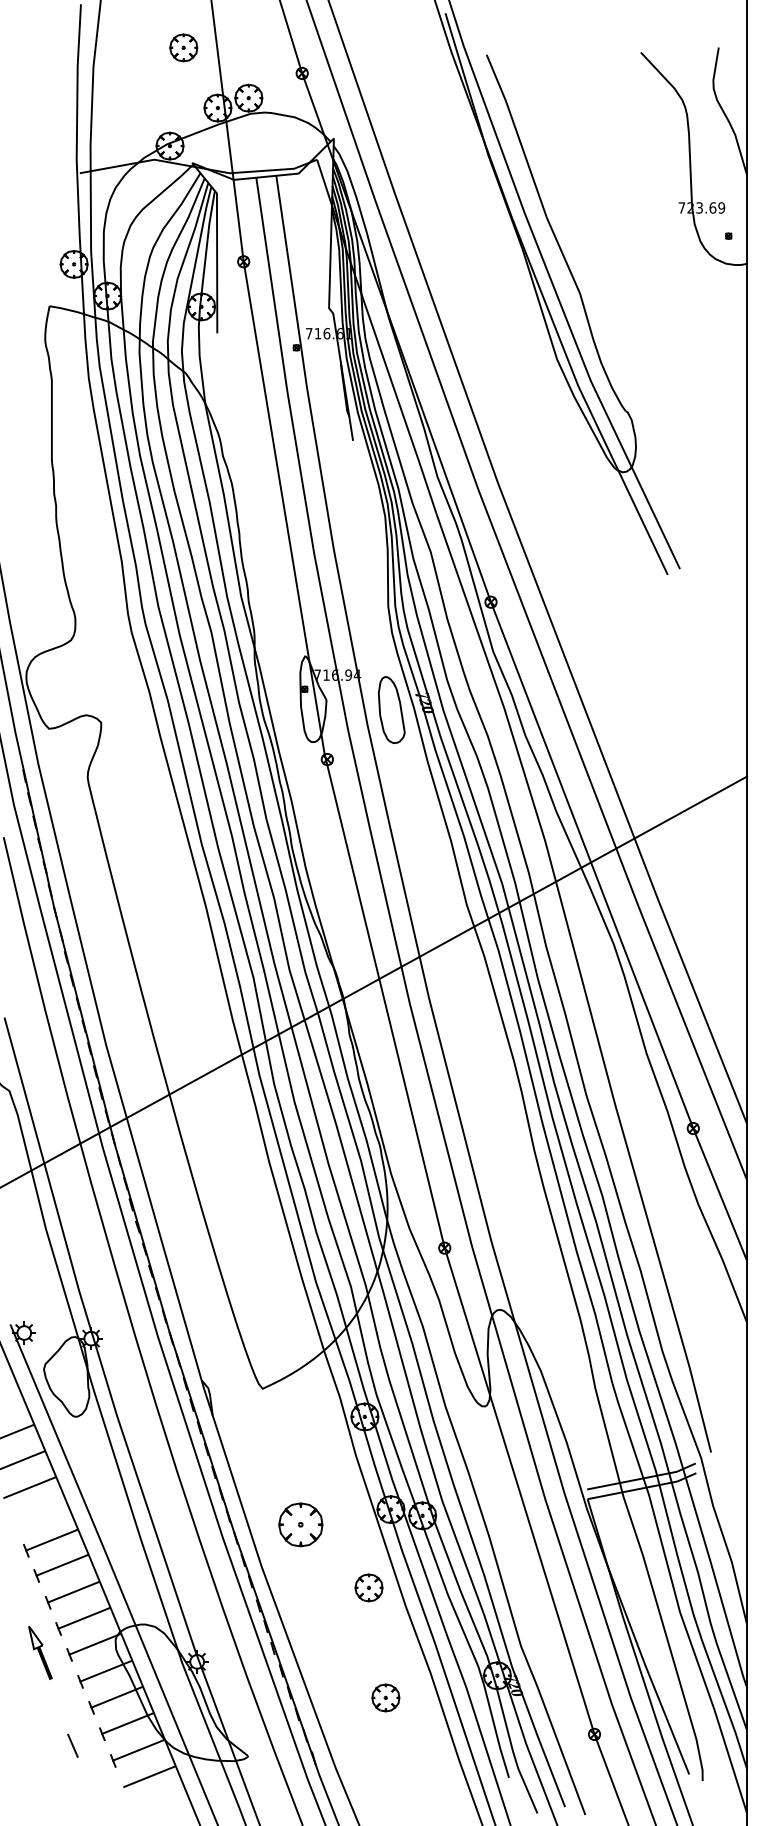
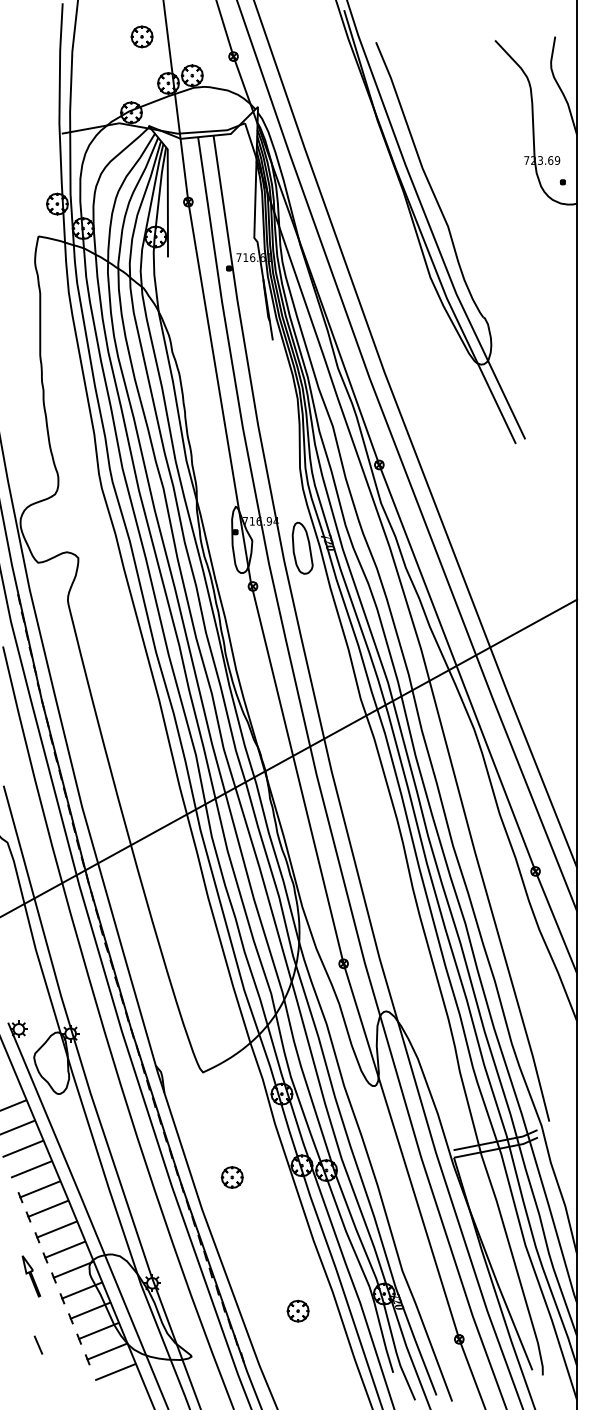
line: (40, 1514) -> (31, 1169), added
part: (299, 1524) -> (231, 1177), size x0.62
part: (368, 1586) -> (284, 1225), removed
line: (72, 1744) -> (38, 1344), moved

